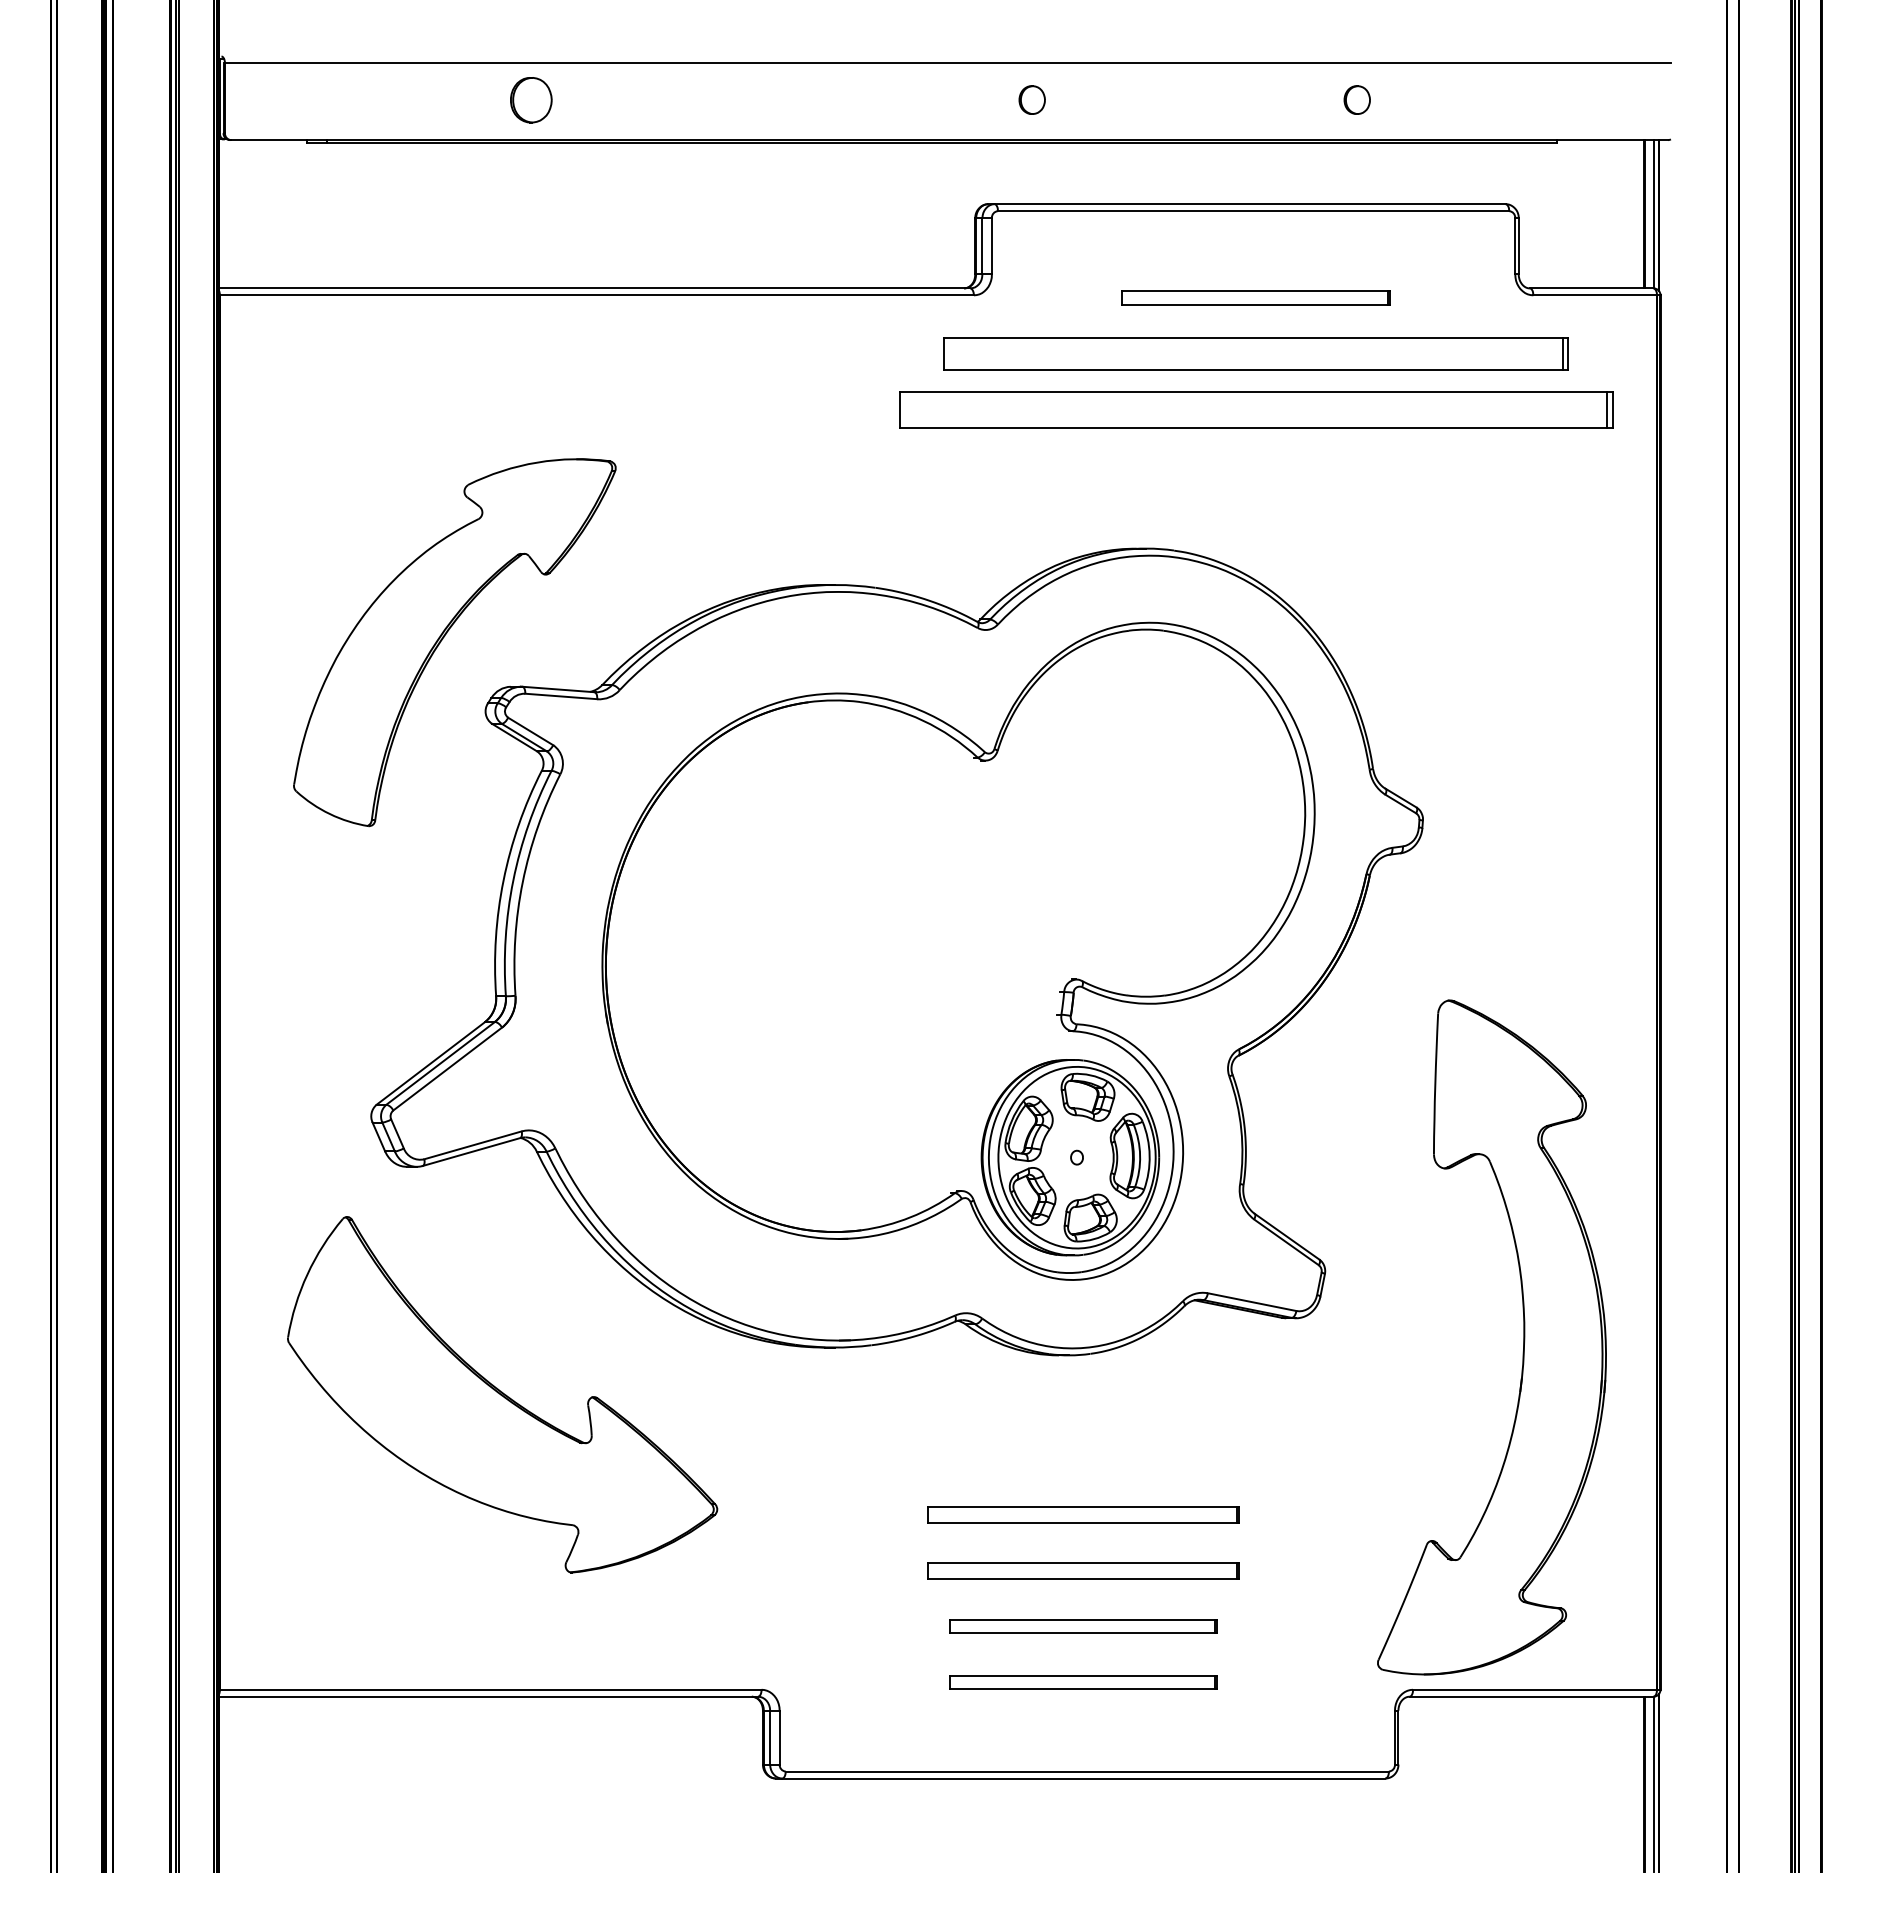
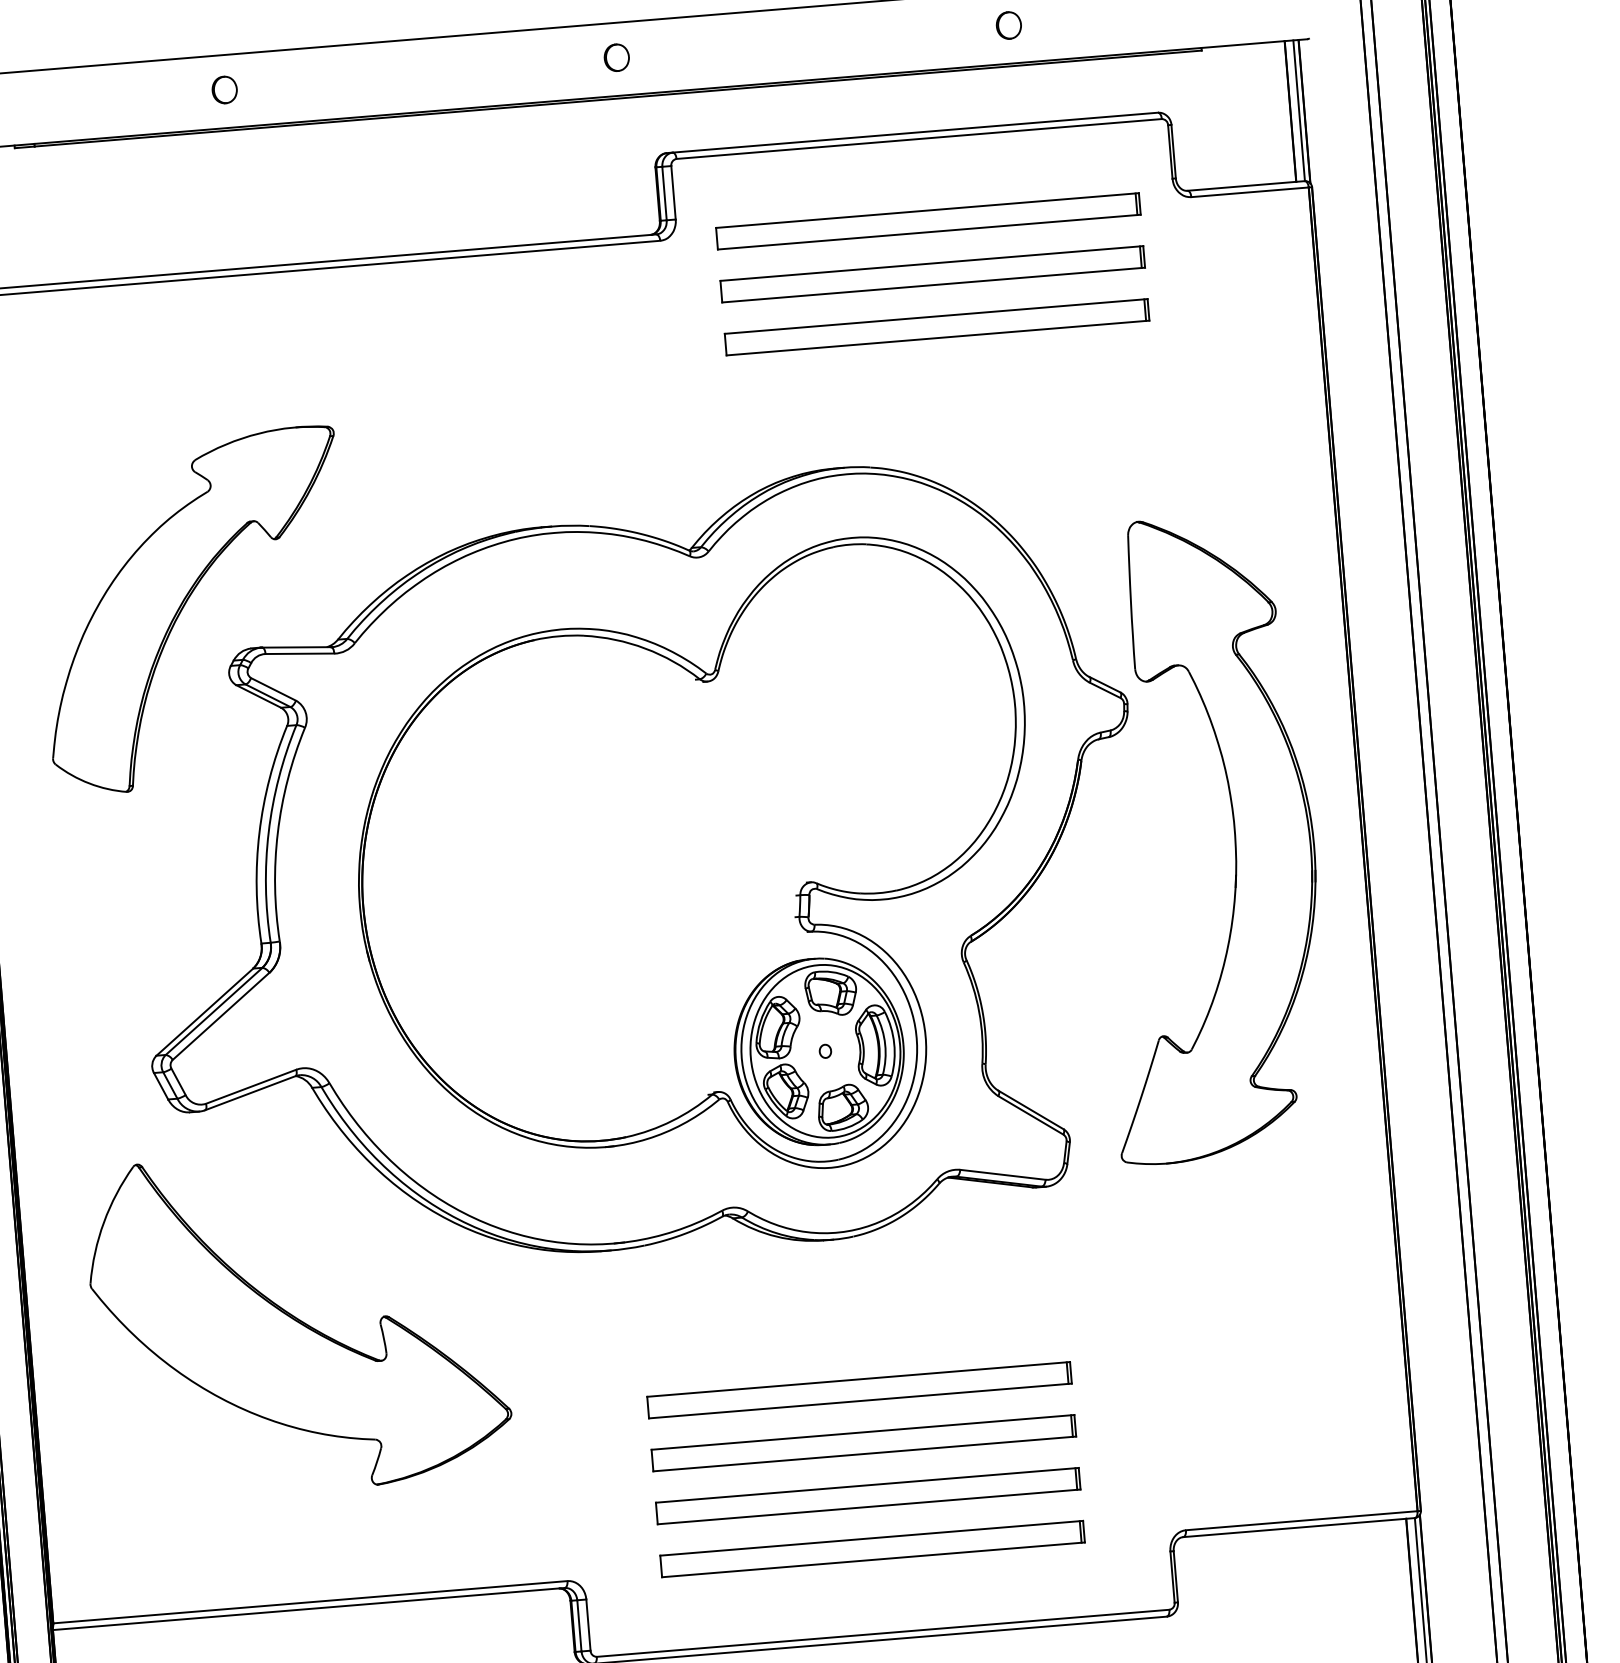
part: (530, 99) -> (224, 89), size x0.62
part: (1031, 99) -> (616, 57), moved
part: (1255, 297) -> (927, 220), size x1.67
part: (1255, 353) -> (932, 274), size x0.71
part: (1255, 409) -> (936, 327), size x0.62
part: (1523, 1337) -> (1234, 835), moved
part: (1083, 1515) -> (859, 1390), size x1.43
part: (1083, 1570) -> (863, 1442), size x1.43
part: (1083, 1626) -> (868, 1495), size x1.67
part: (1083, 1682) -> (872, 1549), size x1.67

